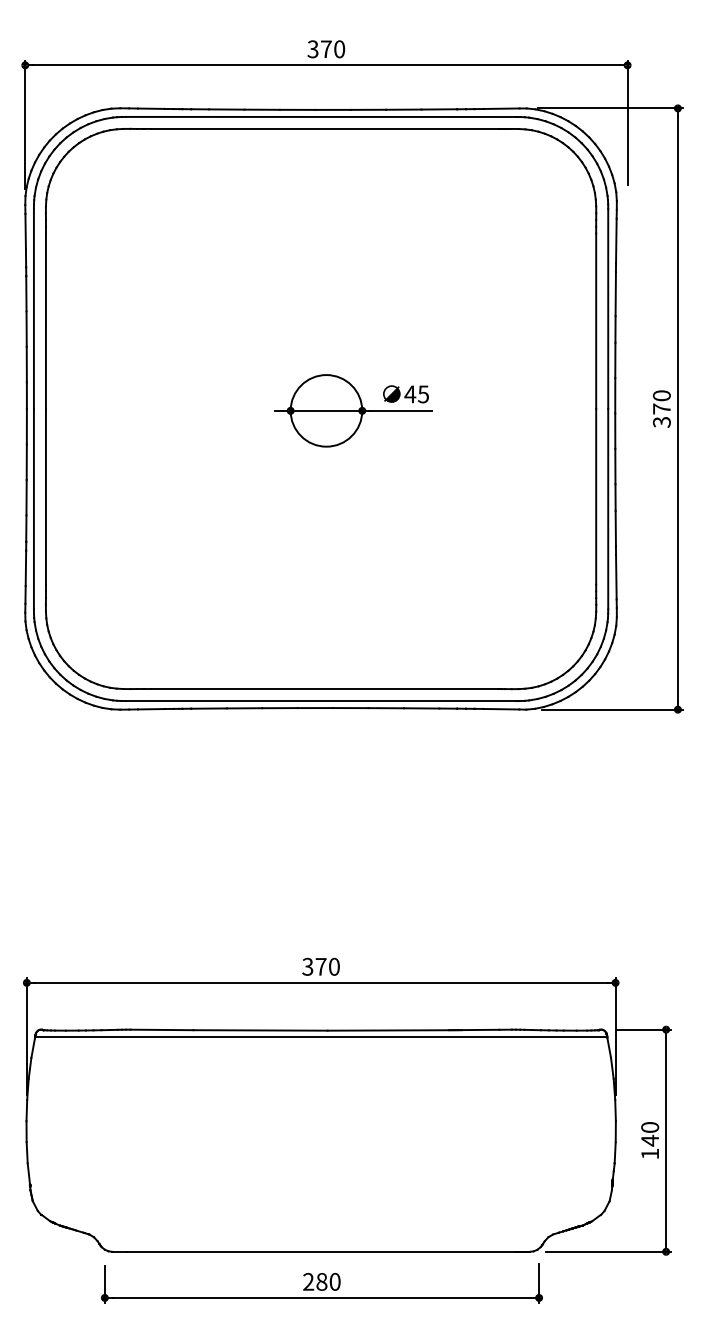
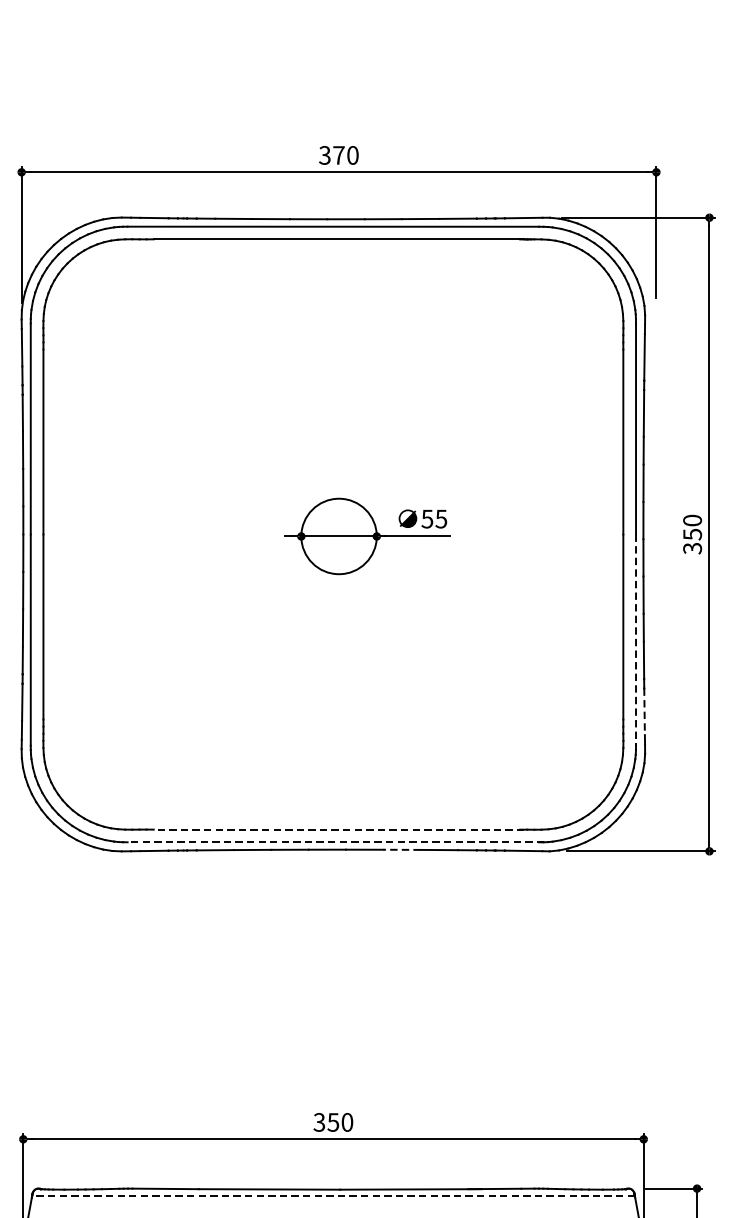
text: (410, 394) -> (427, 519), 45 -> 55
text: (661, 408) -> (692, 533), 370 -> 350
line: (608, 509) -> (636, 640), solid -> dashed
line: (616, 577) -> (644, 712), solid -> dashed
line: (326, 689) -> (339, 830), solid -> dashed
line: (323, 701) -> (335, 842), solid -> dashed
line: (386, 708) -> (402, 850), solid -> dashed
text: (320, 966) -> (332, 1122), 370 -> 350
line: (320, 1037) -> (332, 1196), solid -> dashed

